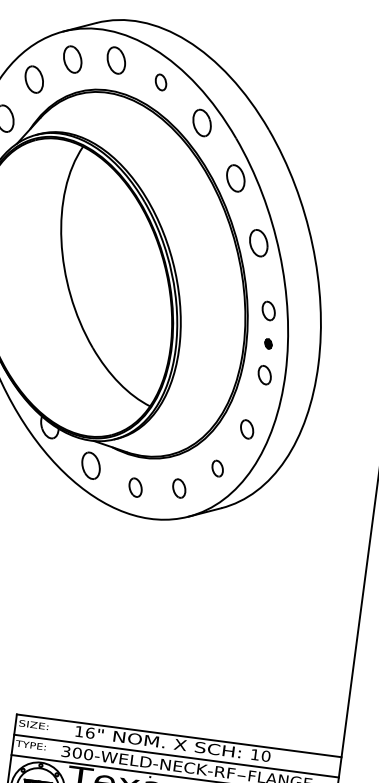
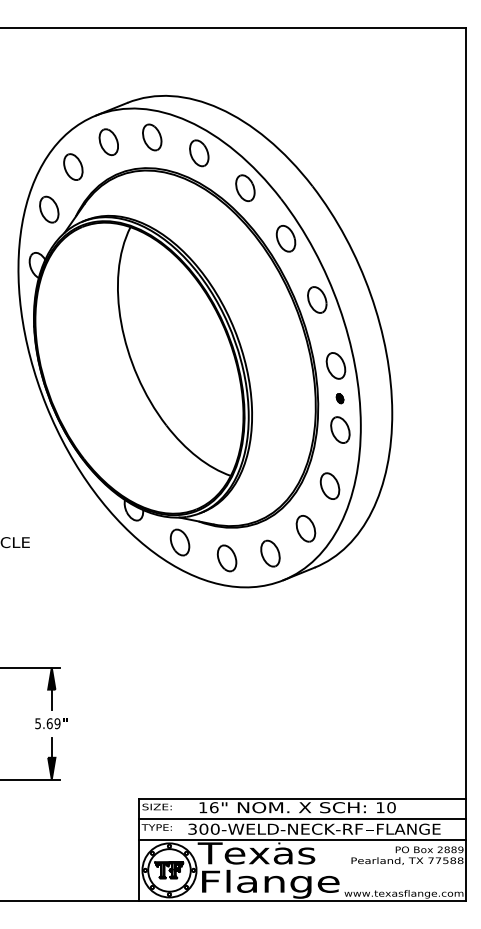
part: (161, 82) -> (199, 153), size x1.67
part: (268, 310) -> (335, 365), size x1.43
part: (264, 374) -> (340, 429), size x1.43
part: (246, 428) -> (329, 485), size x1.43
part: (217, 468) -> (305, 528), size x1.67
part: (135, 487) -> (226, 558), size x1.43
part: (179, 488) -> (270, 553), size x1.43

